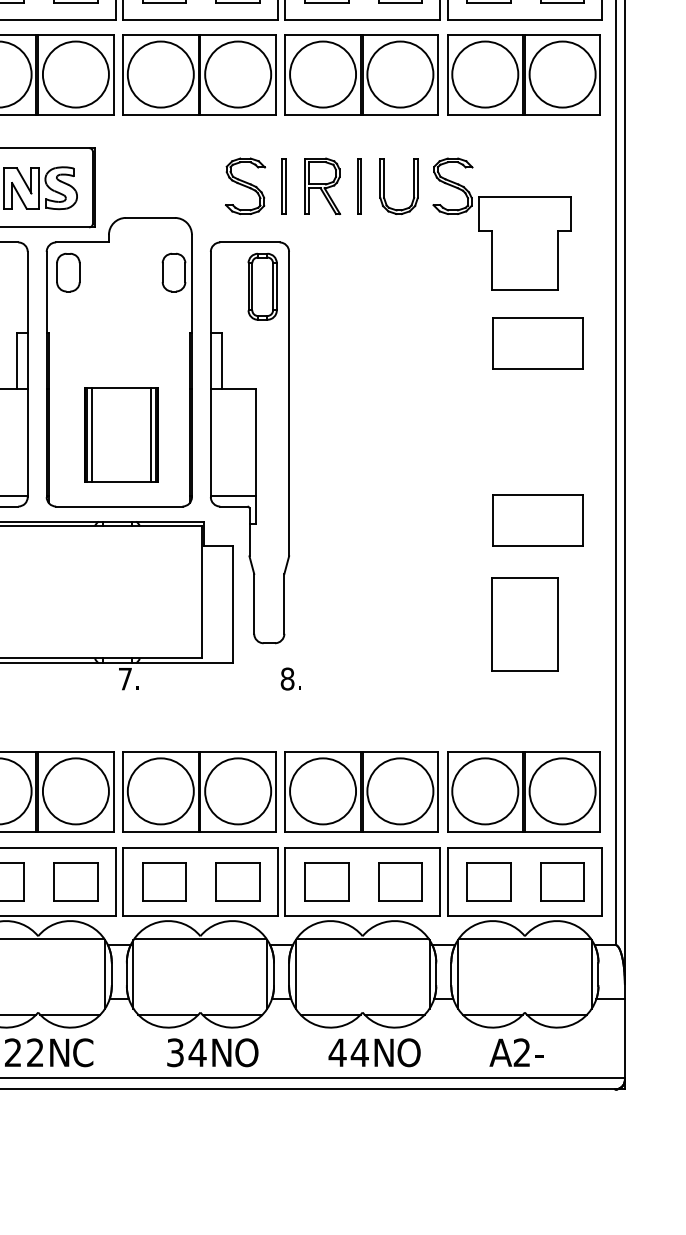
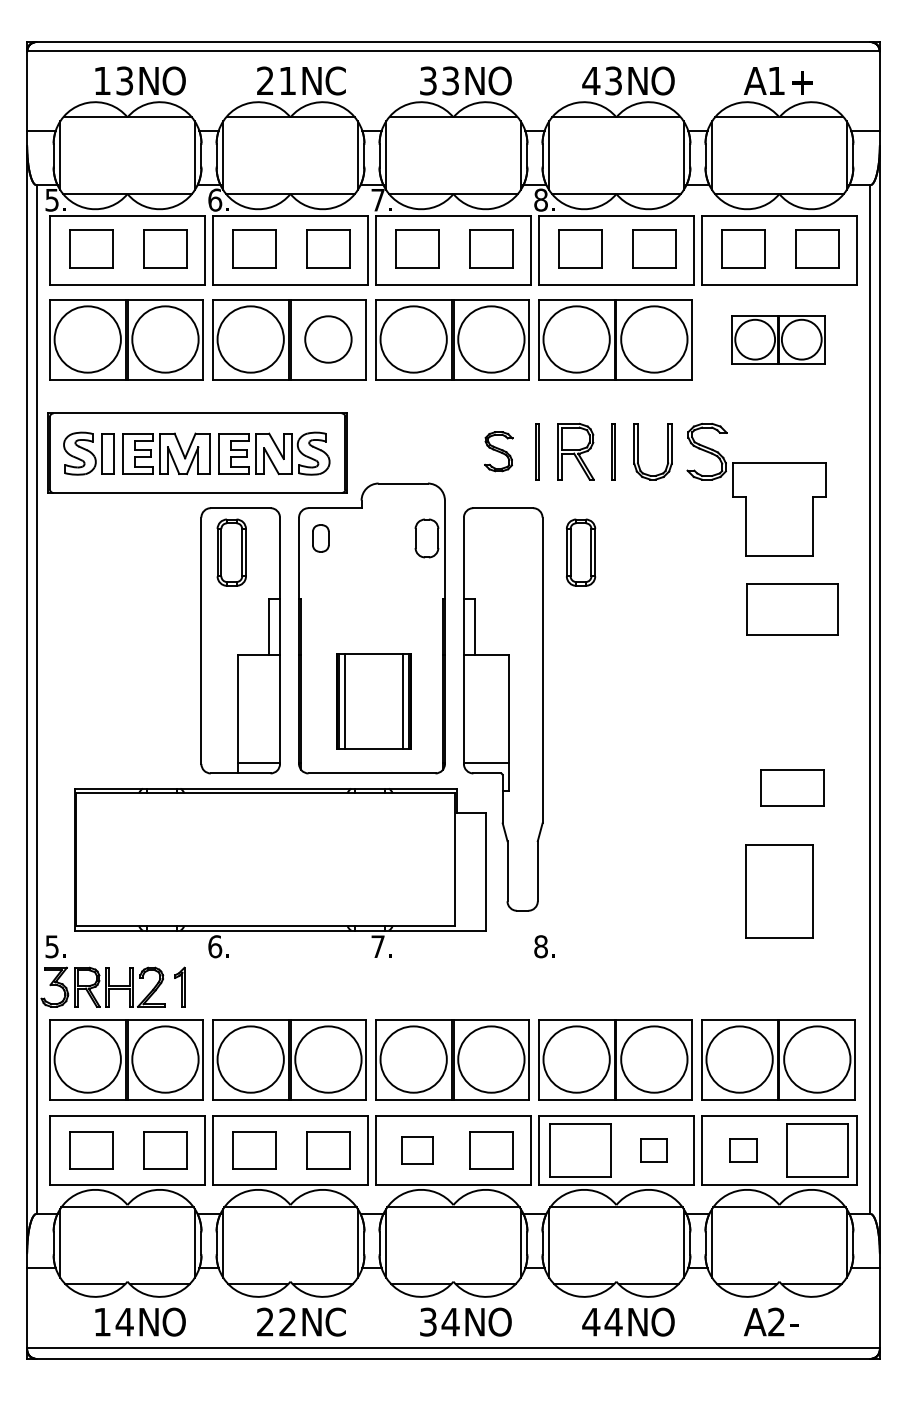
circle: (76, 74) -> (328, 339), size x0.7
part: (523, 74) -> (778, 339), size x0.6
part: (245, 186) -> (498, 451), size x0.7
part: (68, 272) -> (320, 538), size x0.7
part: (263, 286) -> (581, 552), moved
part: (537, 520) -> (792, 787), size x0.7
part: (164, 881) -> (417, 1150), size x0.7
part: (326, 881) -> (580, 1150), size x1.4
part: (400, 881) -> (654, 1150), size x0.6
part: (489, 881) -> (743, 1150), size x0.6
part: (562, 881) -> (817, 1150), size x1.4

